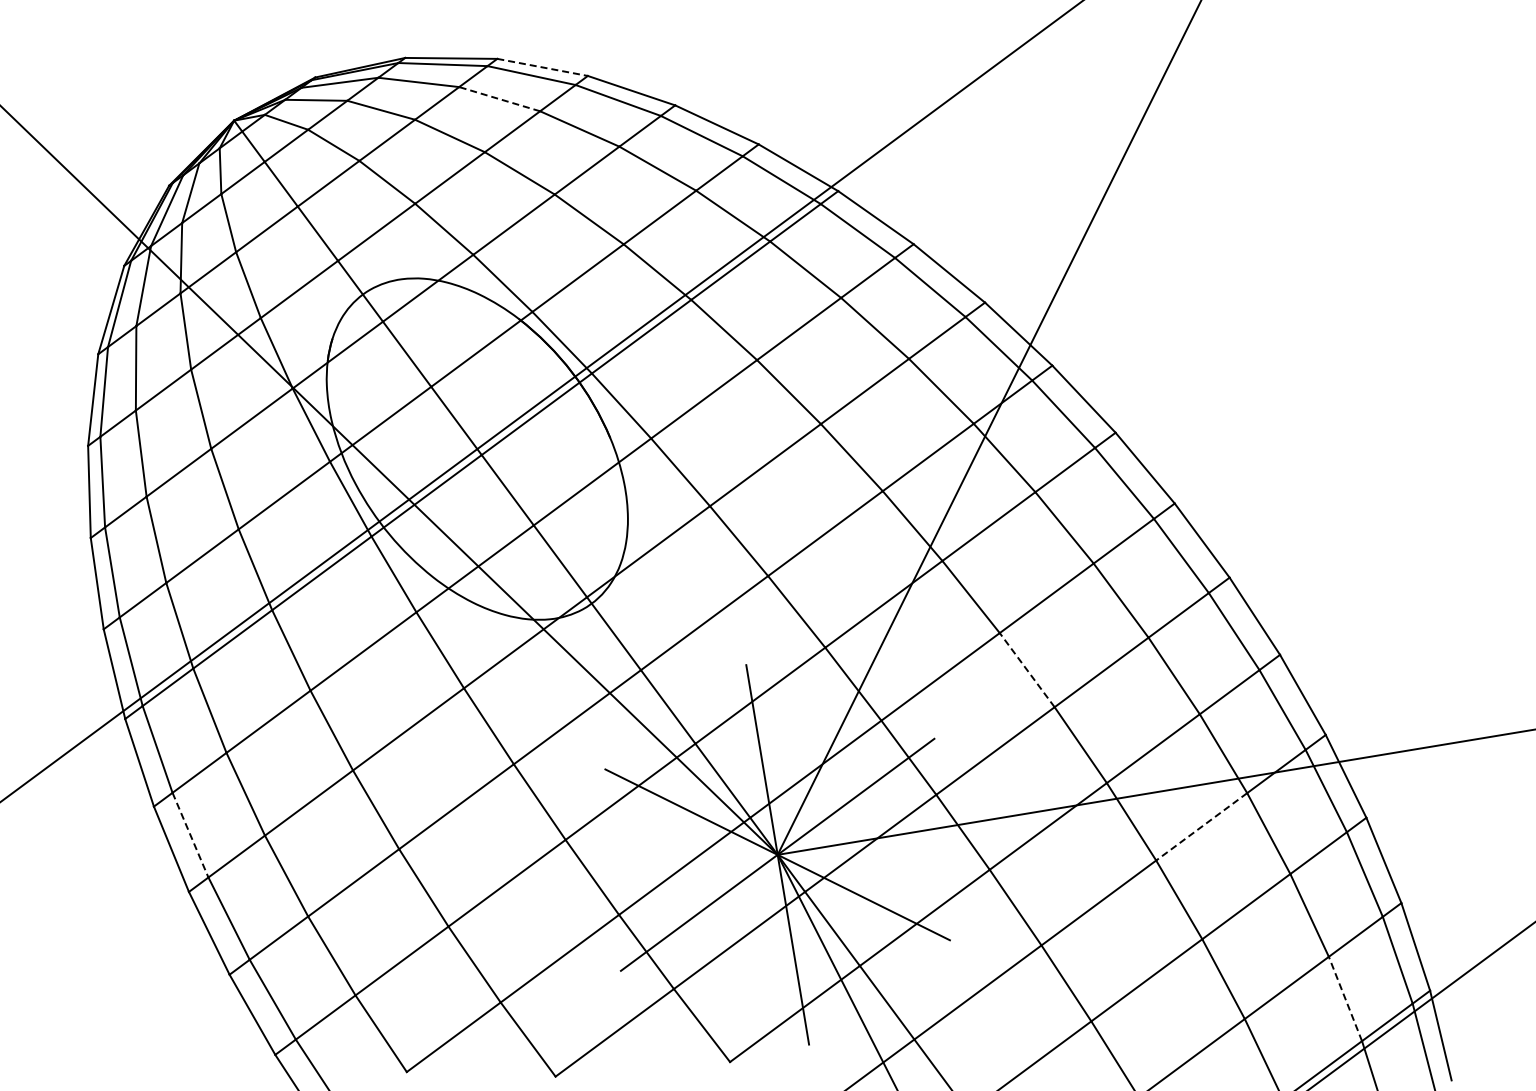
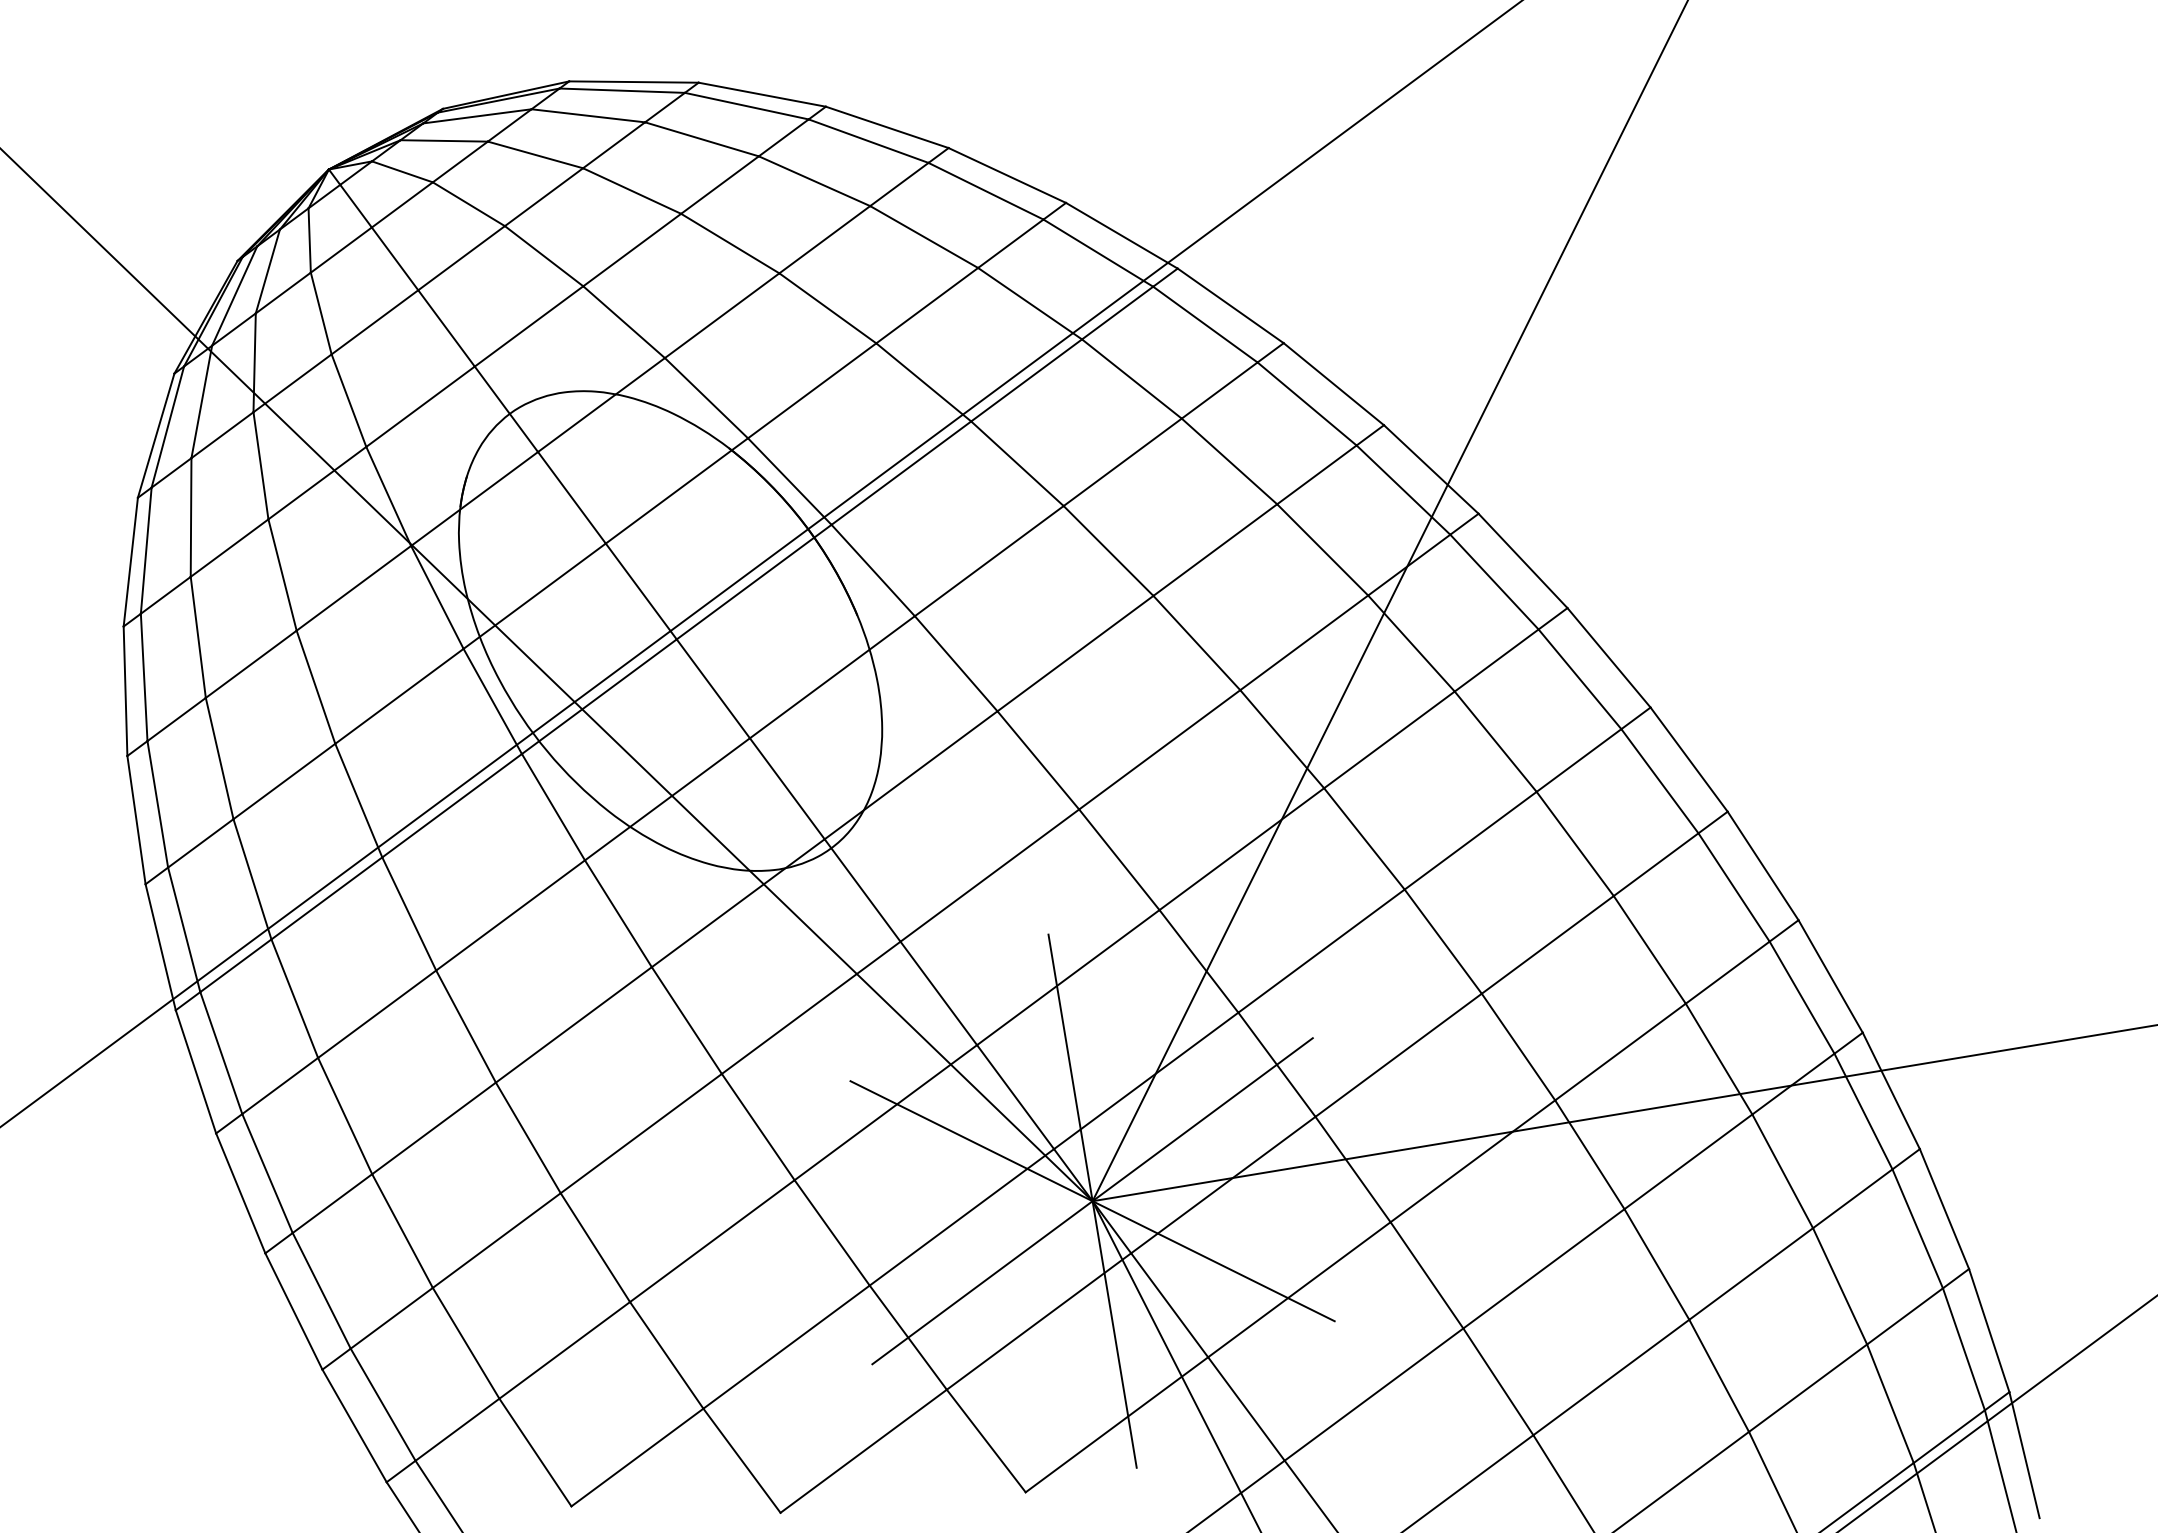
line: (543, 67) -> (763, 94), dashed -> solid
line: (499, 99) -> (701, 139), dashed -> solid
line: (1026, 669) -> (1442, 940), dashed -> solid
line: (1201, 826) -> (1688, 1161), dashed -> solid
line: (190, 835) -> (267, 1174), dashed -> solid
line: (1345, 998) -> (1890, 1403), dashed -> solid

